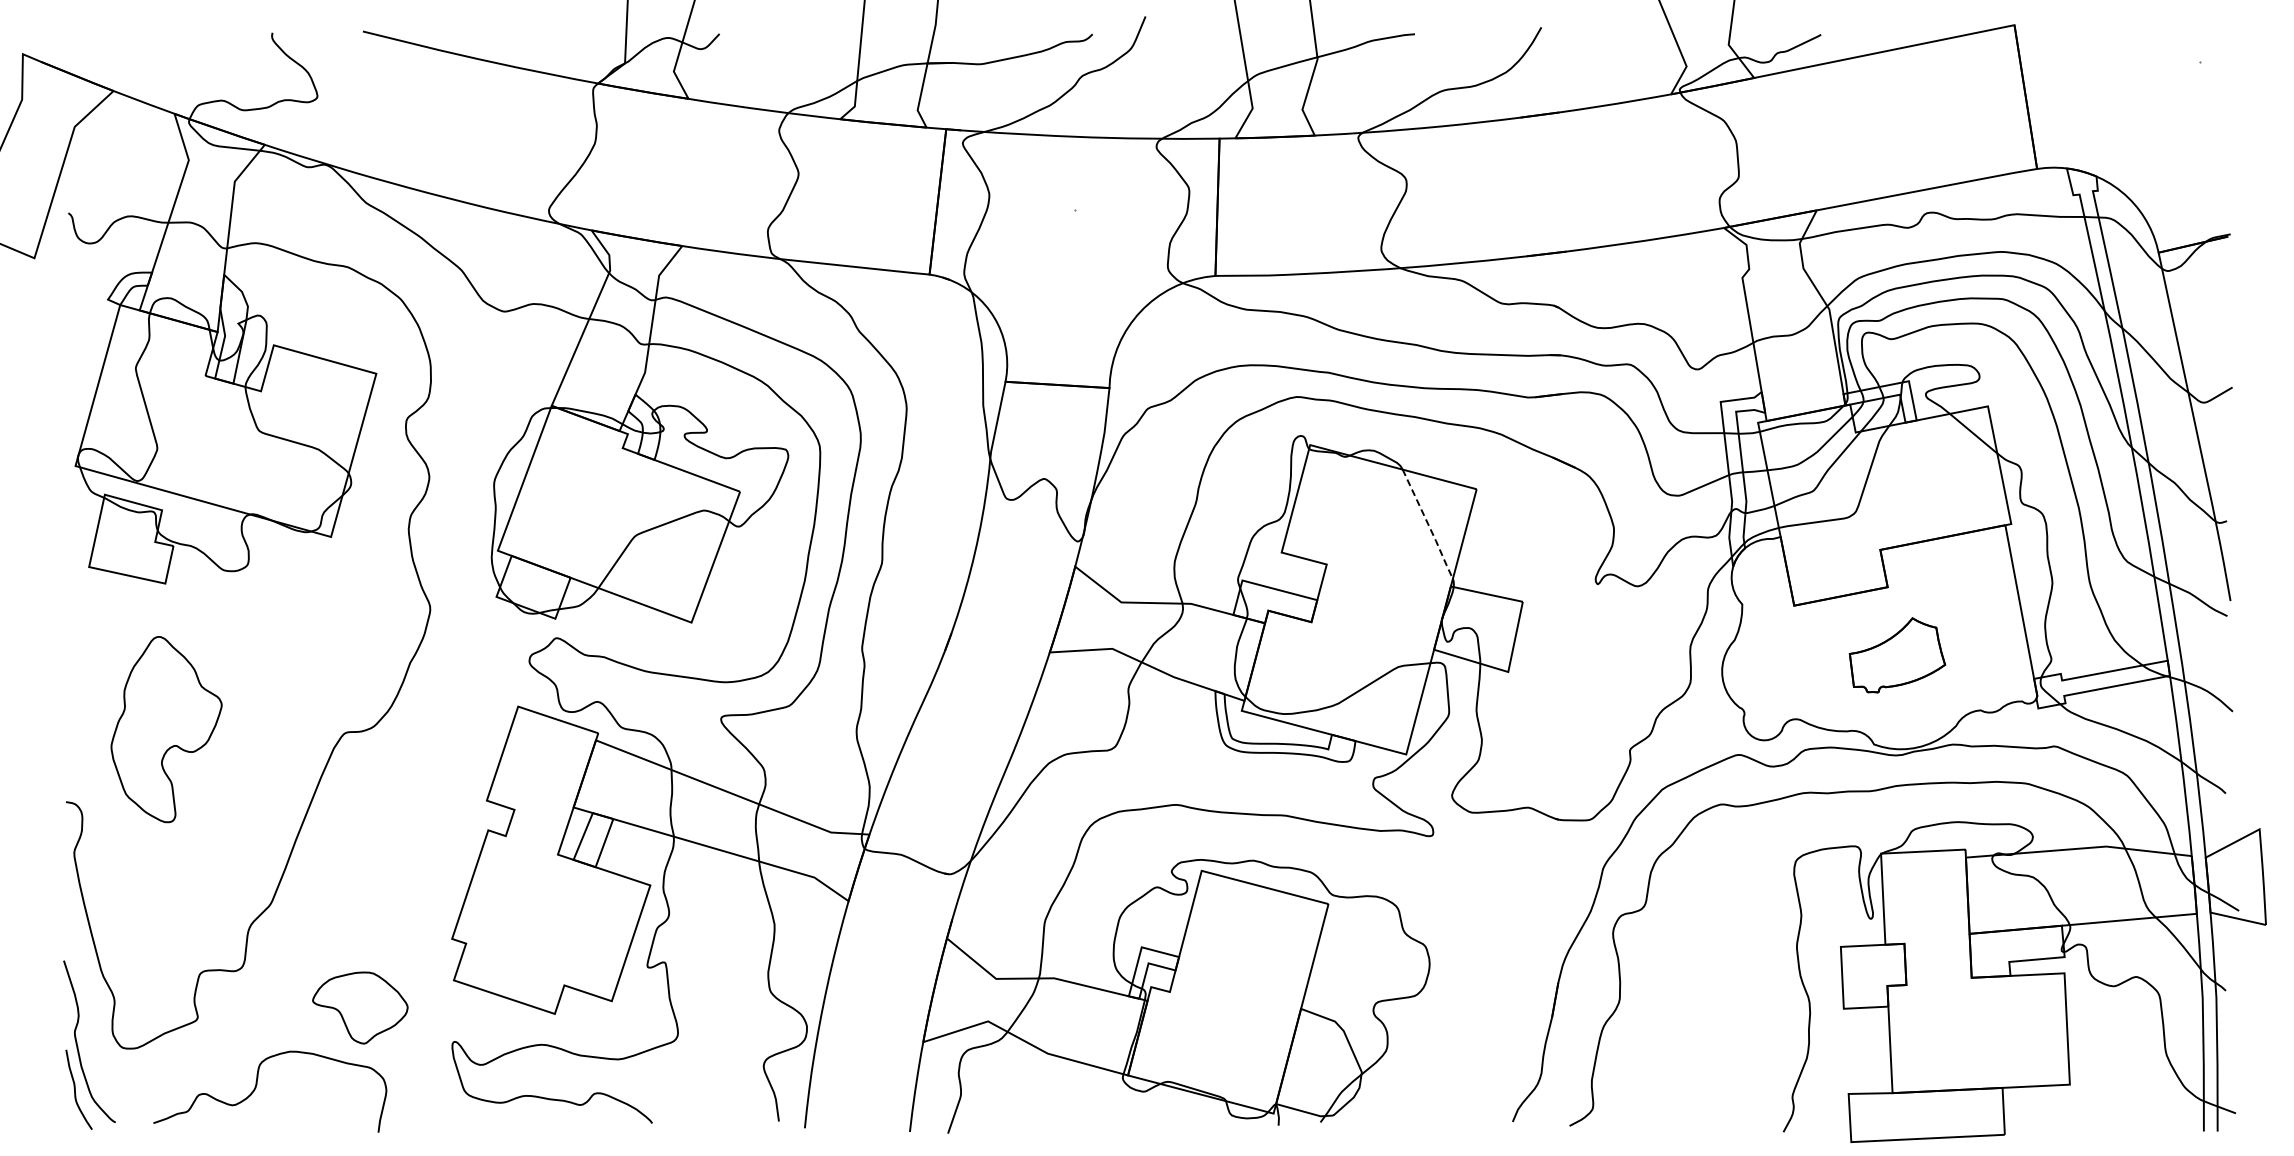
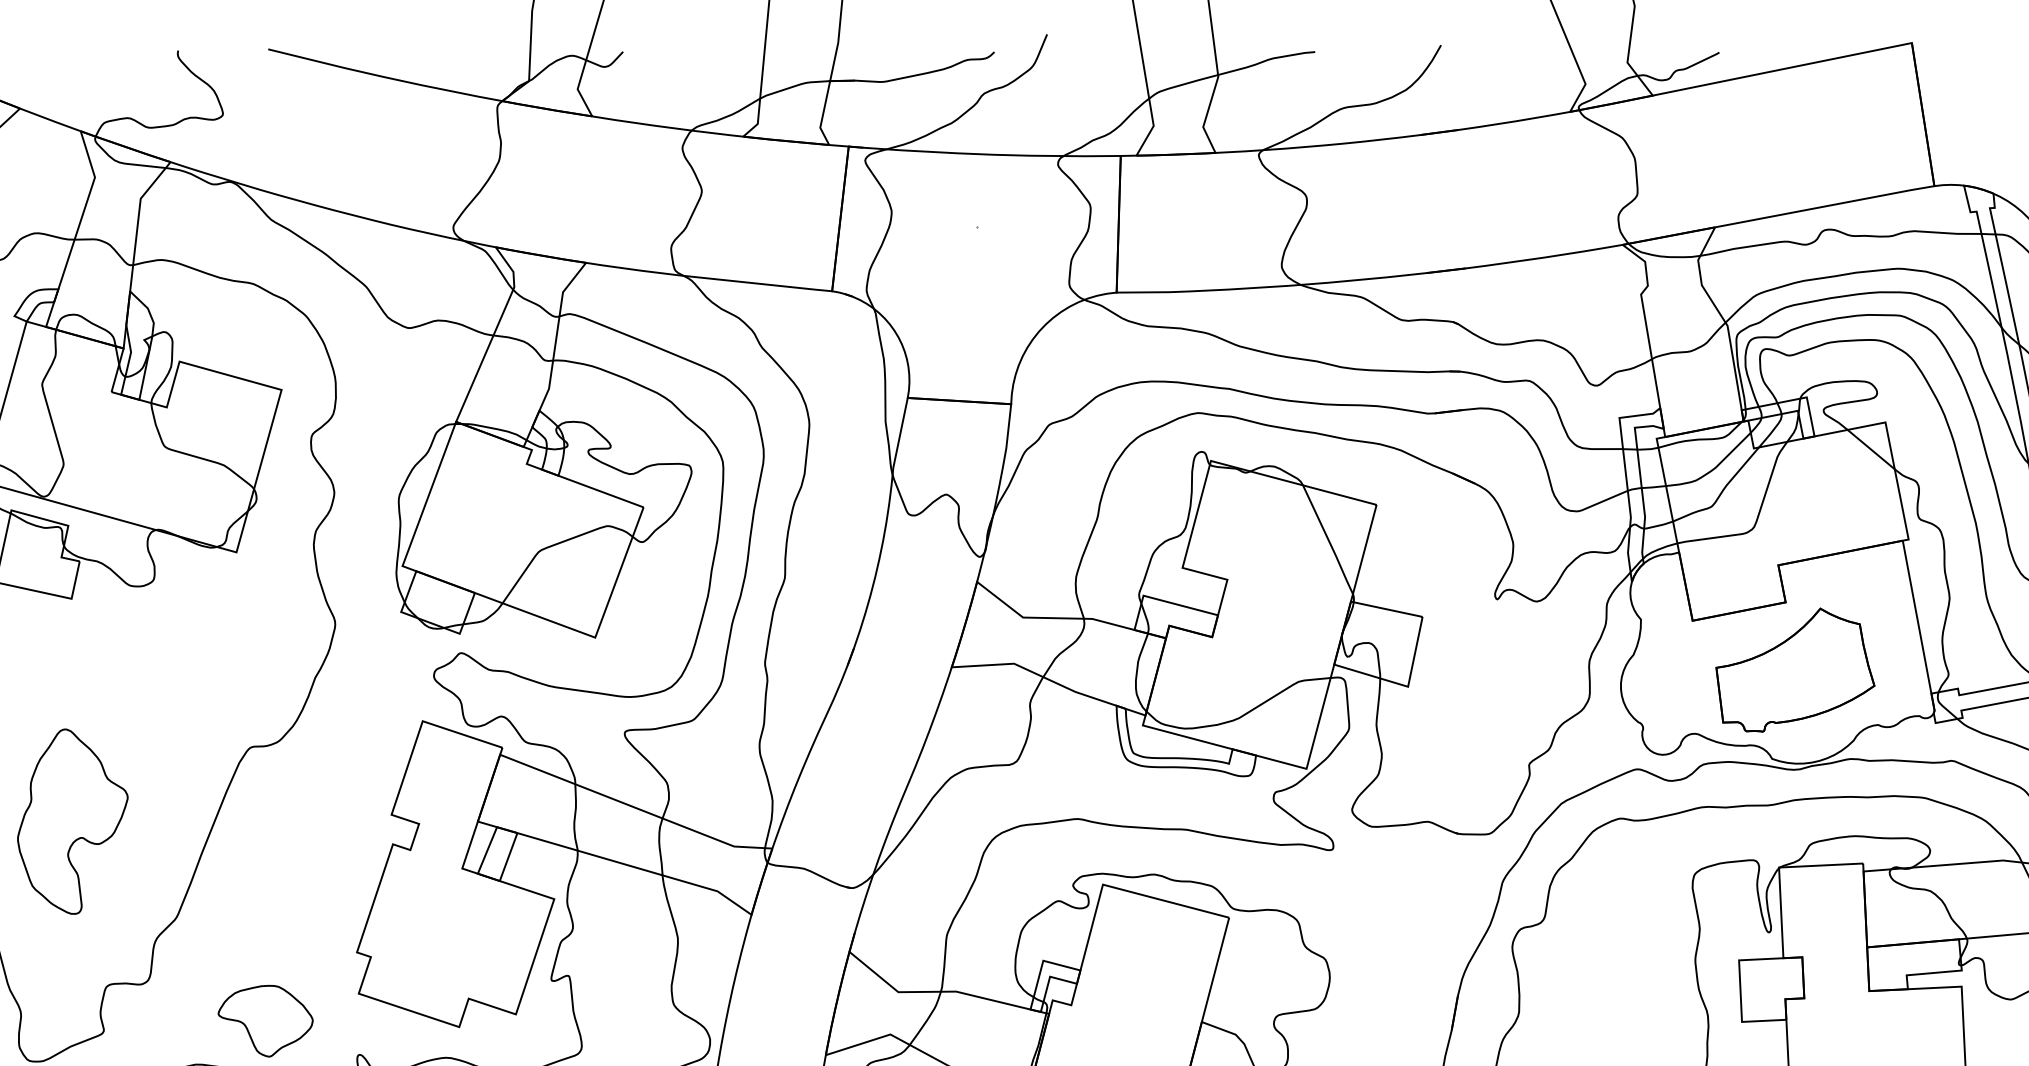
line: (1428, 525) -> (1328, 540), dashed -> solid
part: (1897, 655) -> (1795, 670), size x1.67
part: (166, 729) -> (72, 821), moved

